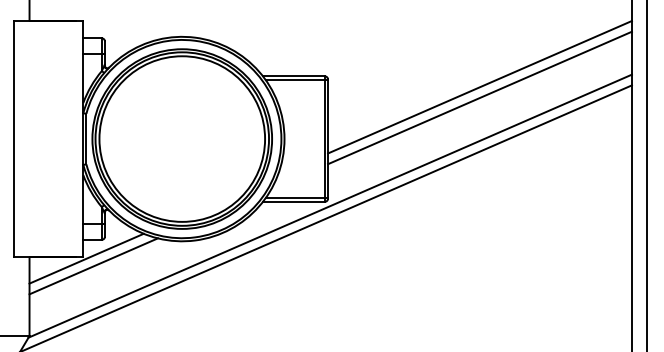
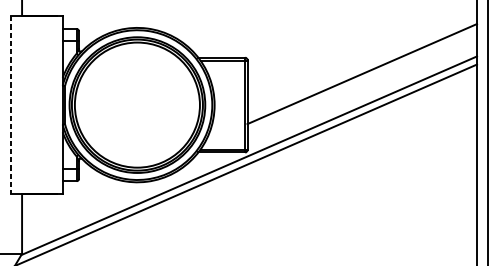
line: (479, 87) -> (361, 66), removed
line: (14, 139) -> (10, 105), solid -> dashed
line: (86, 258) -> (65, 195), removed
line: (93, 266) -> (70, 201), removed

